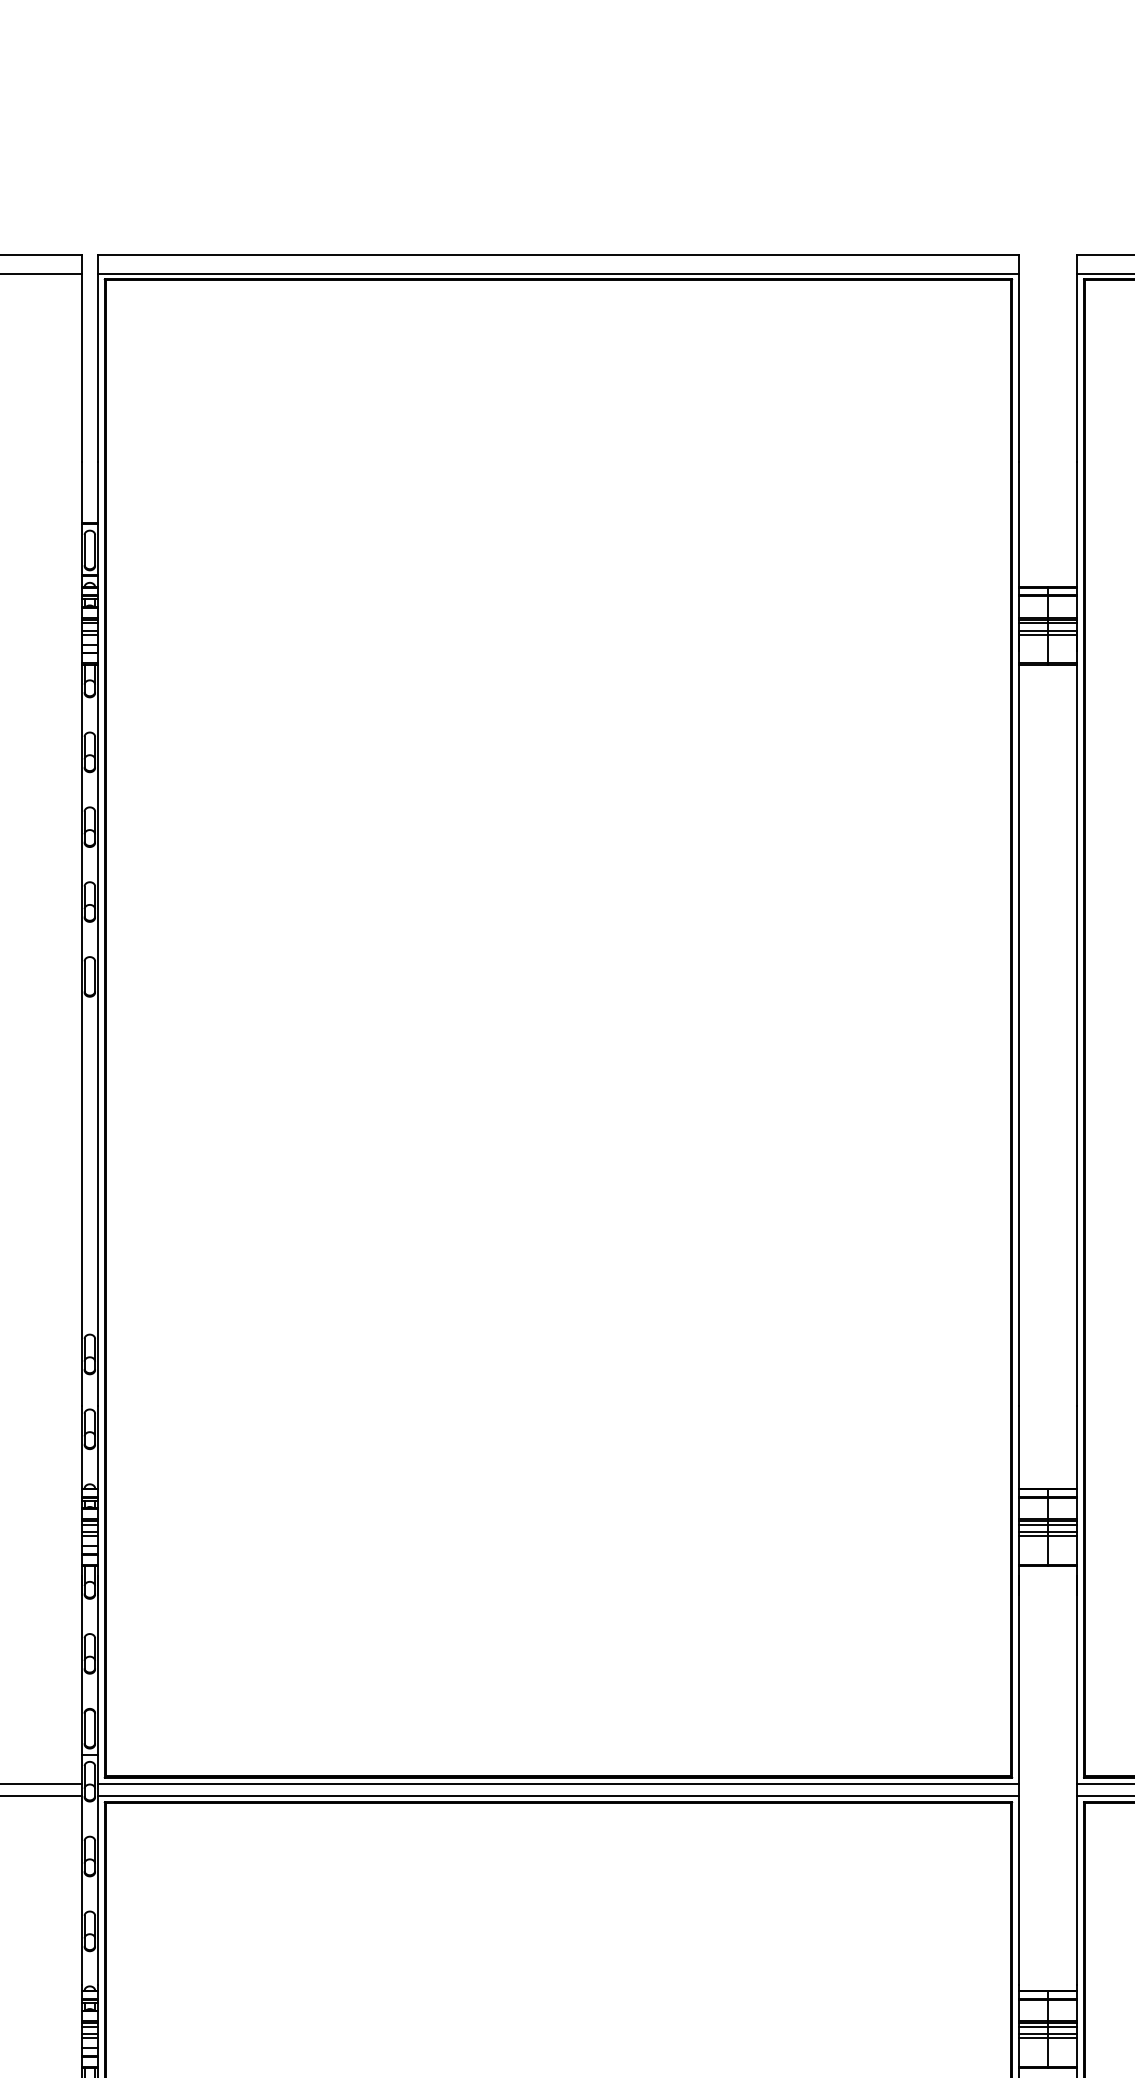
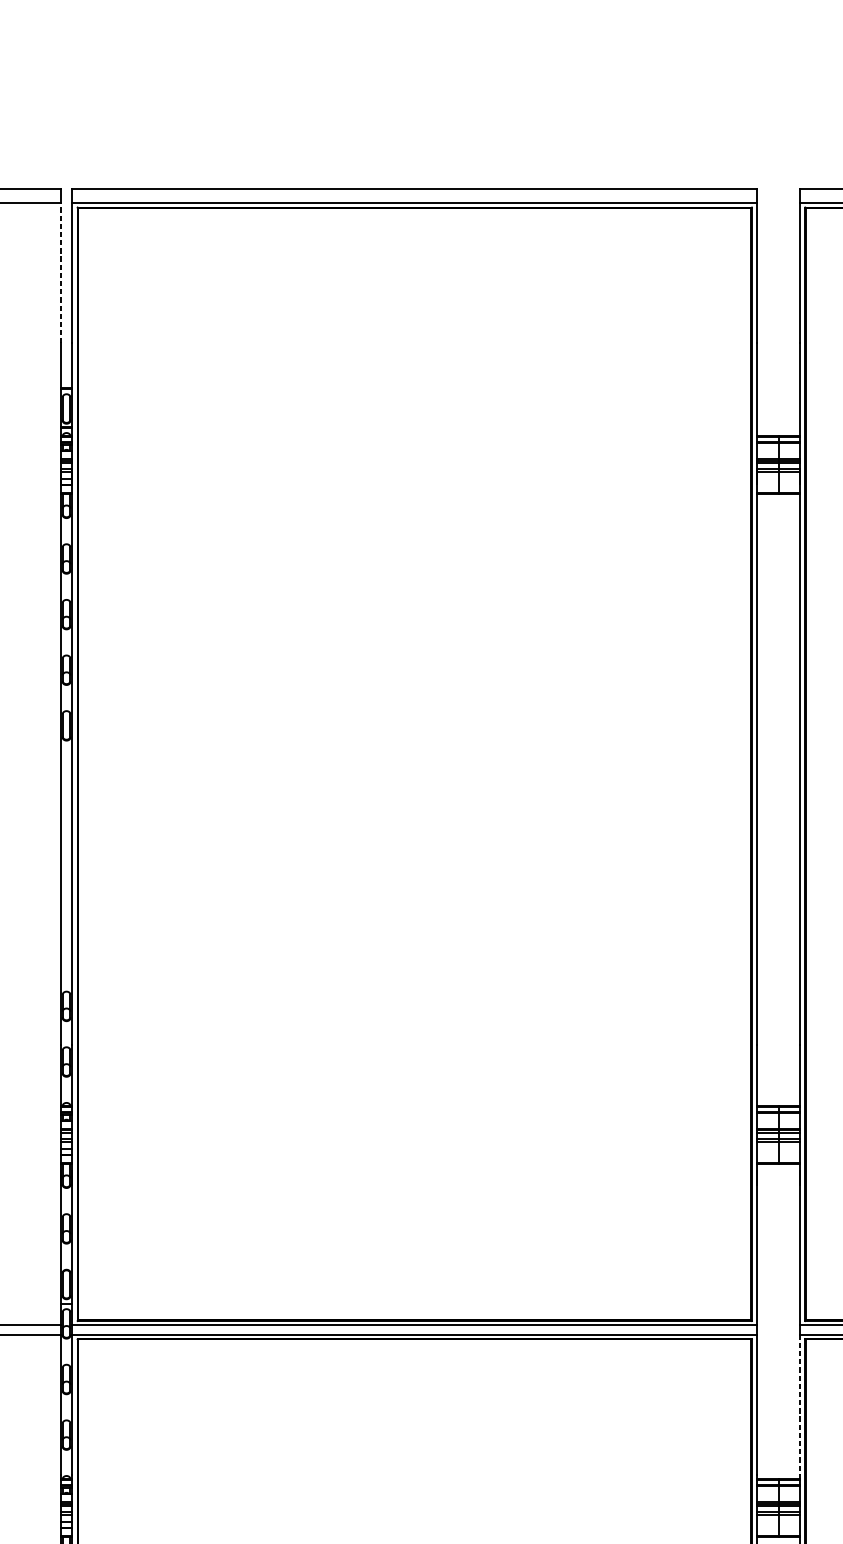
line: (82, 367) -> (61, 273), solid -> dashed
line: (1076, 1891) -> (799, 1405), solid -> dashed

